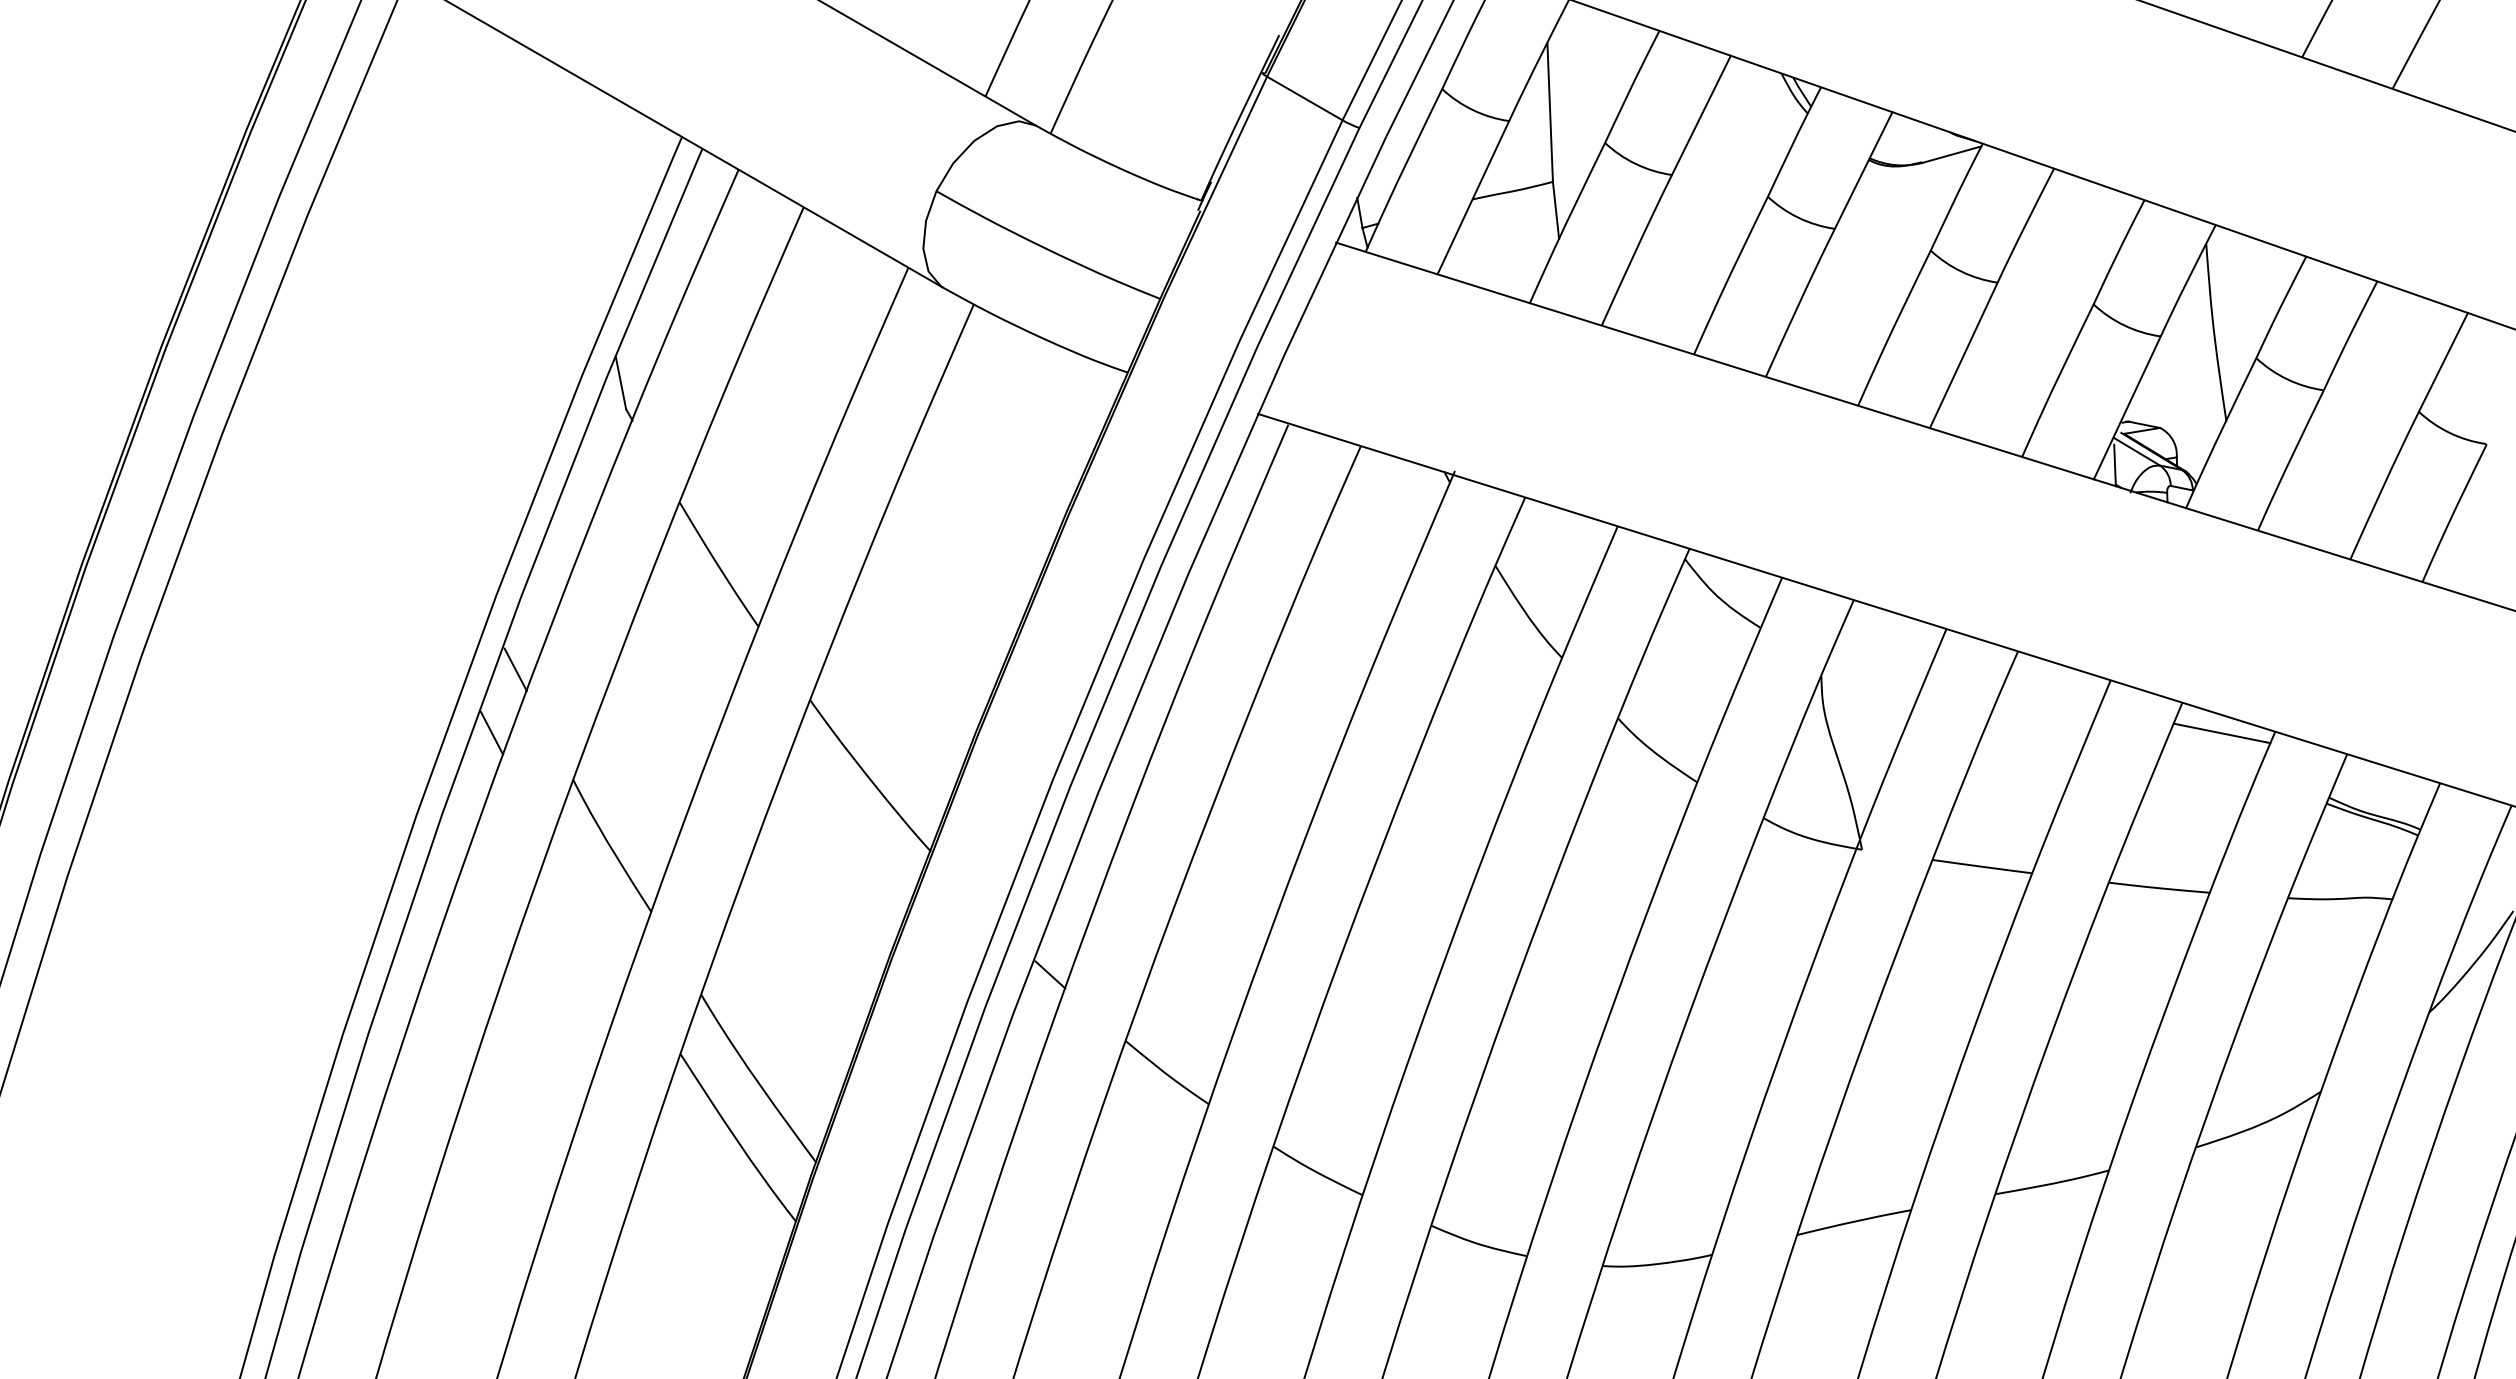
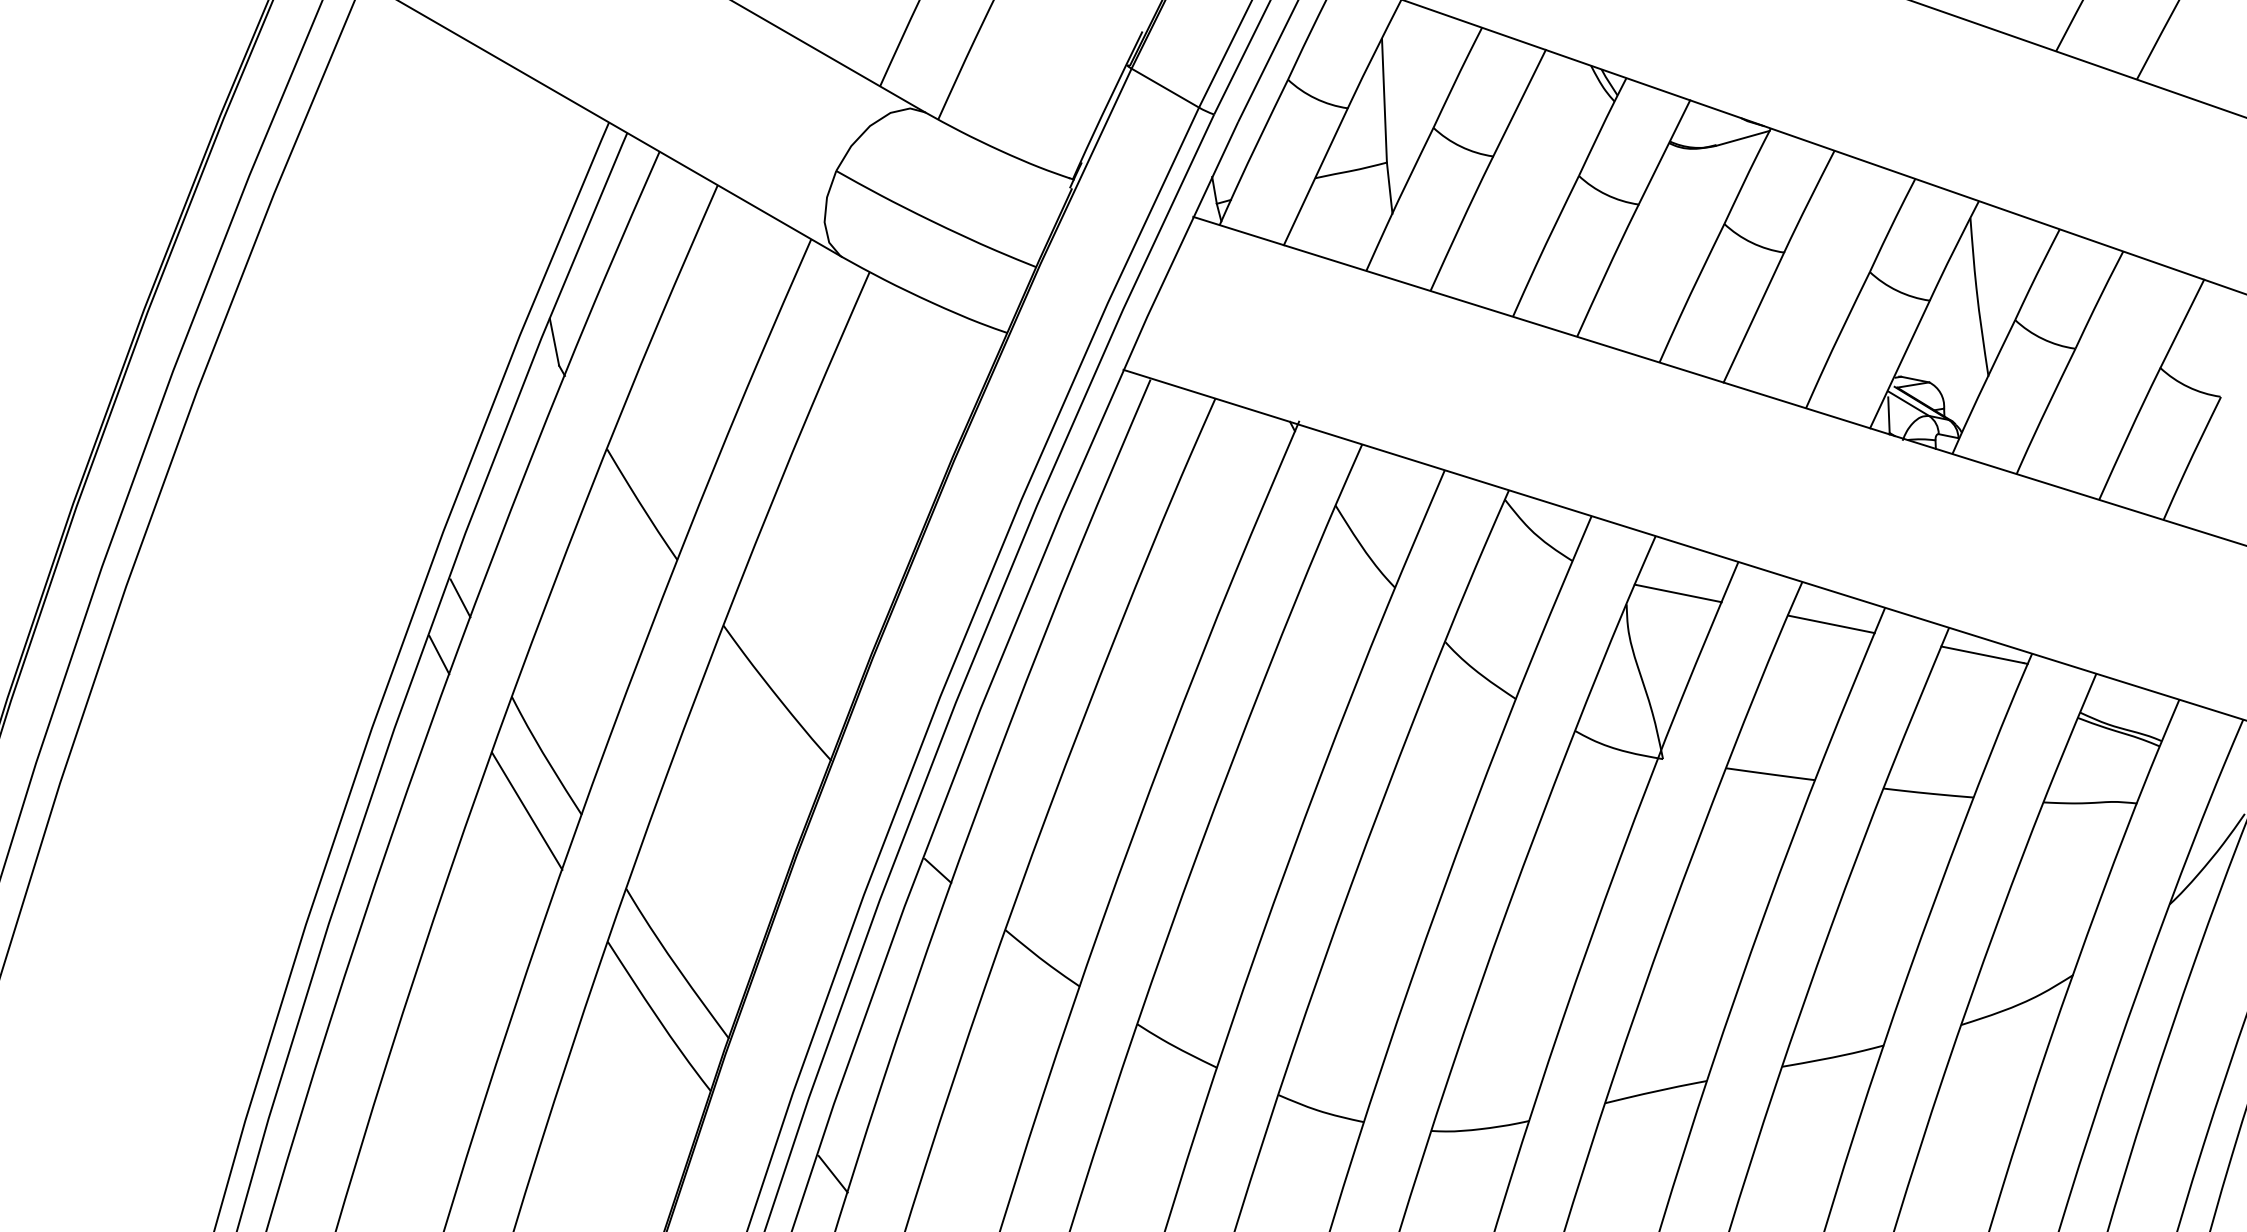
line: (1878, 664) -> (1677, 593), added
line: (2050, 699) -> (1831, 624), added
line: (590, 907) -> (527, 810), added
line: (932, 1313) -> (832, 1173), added

